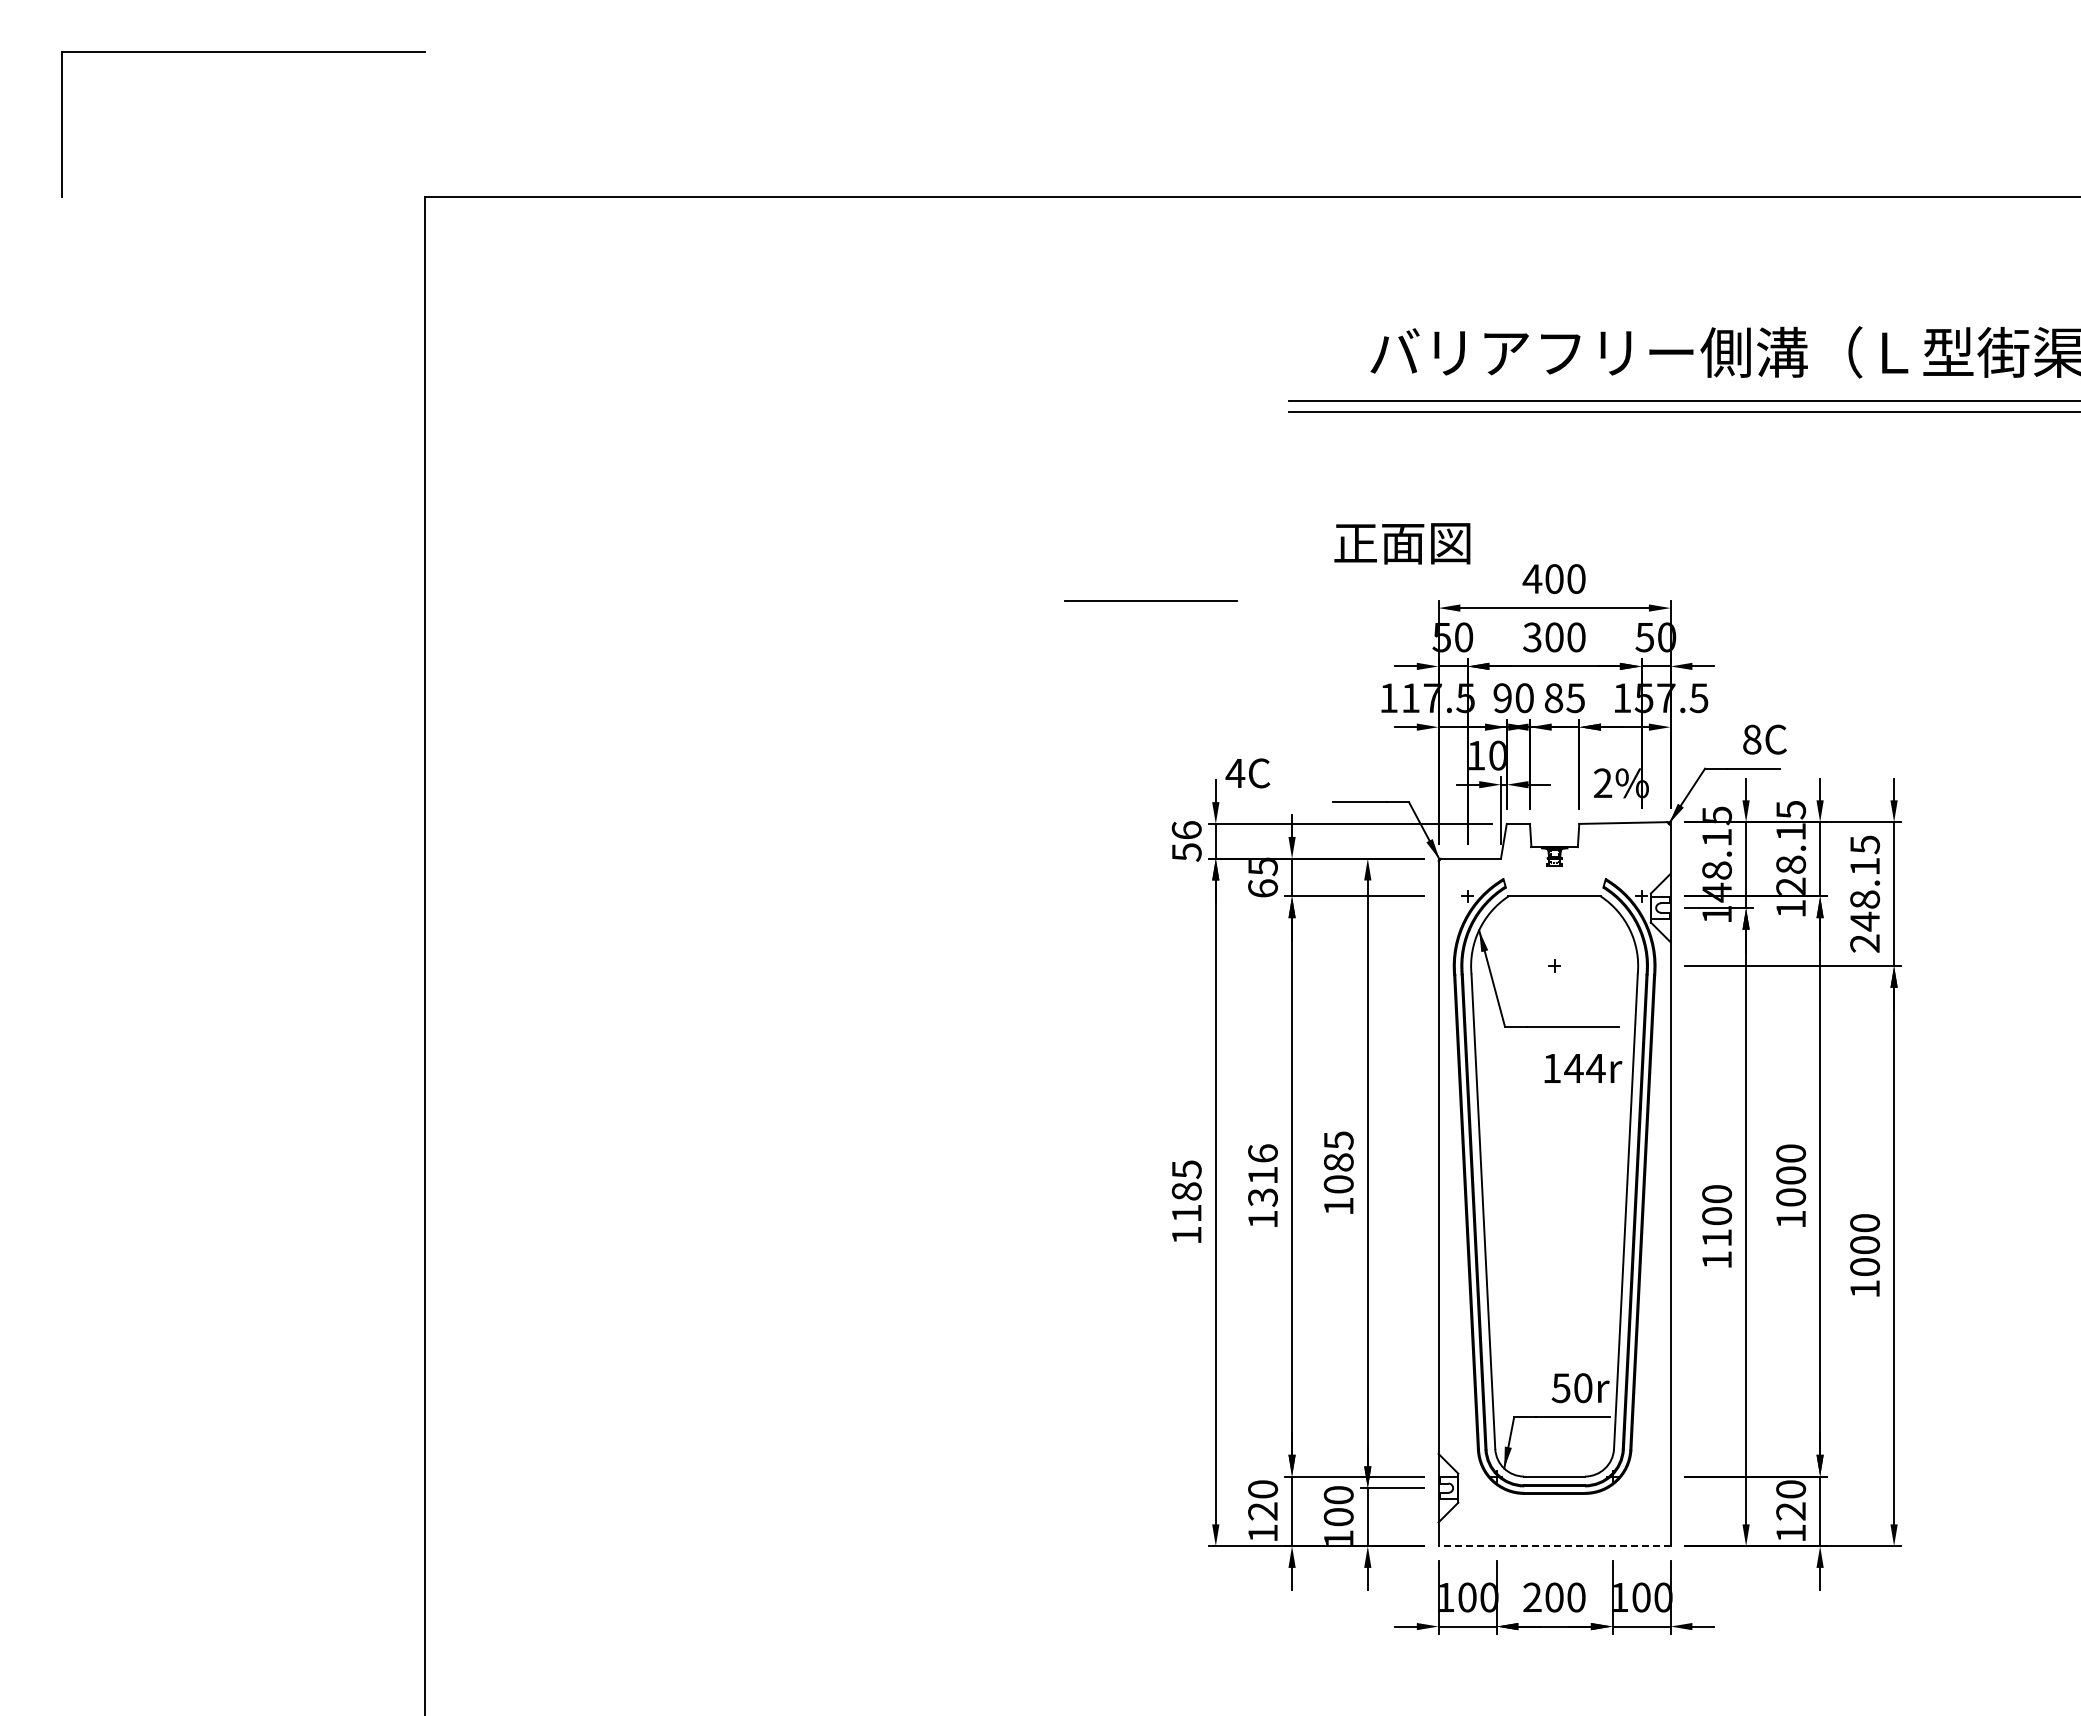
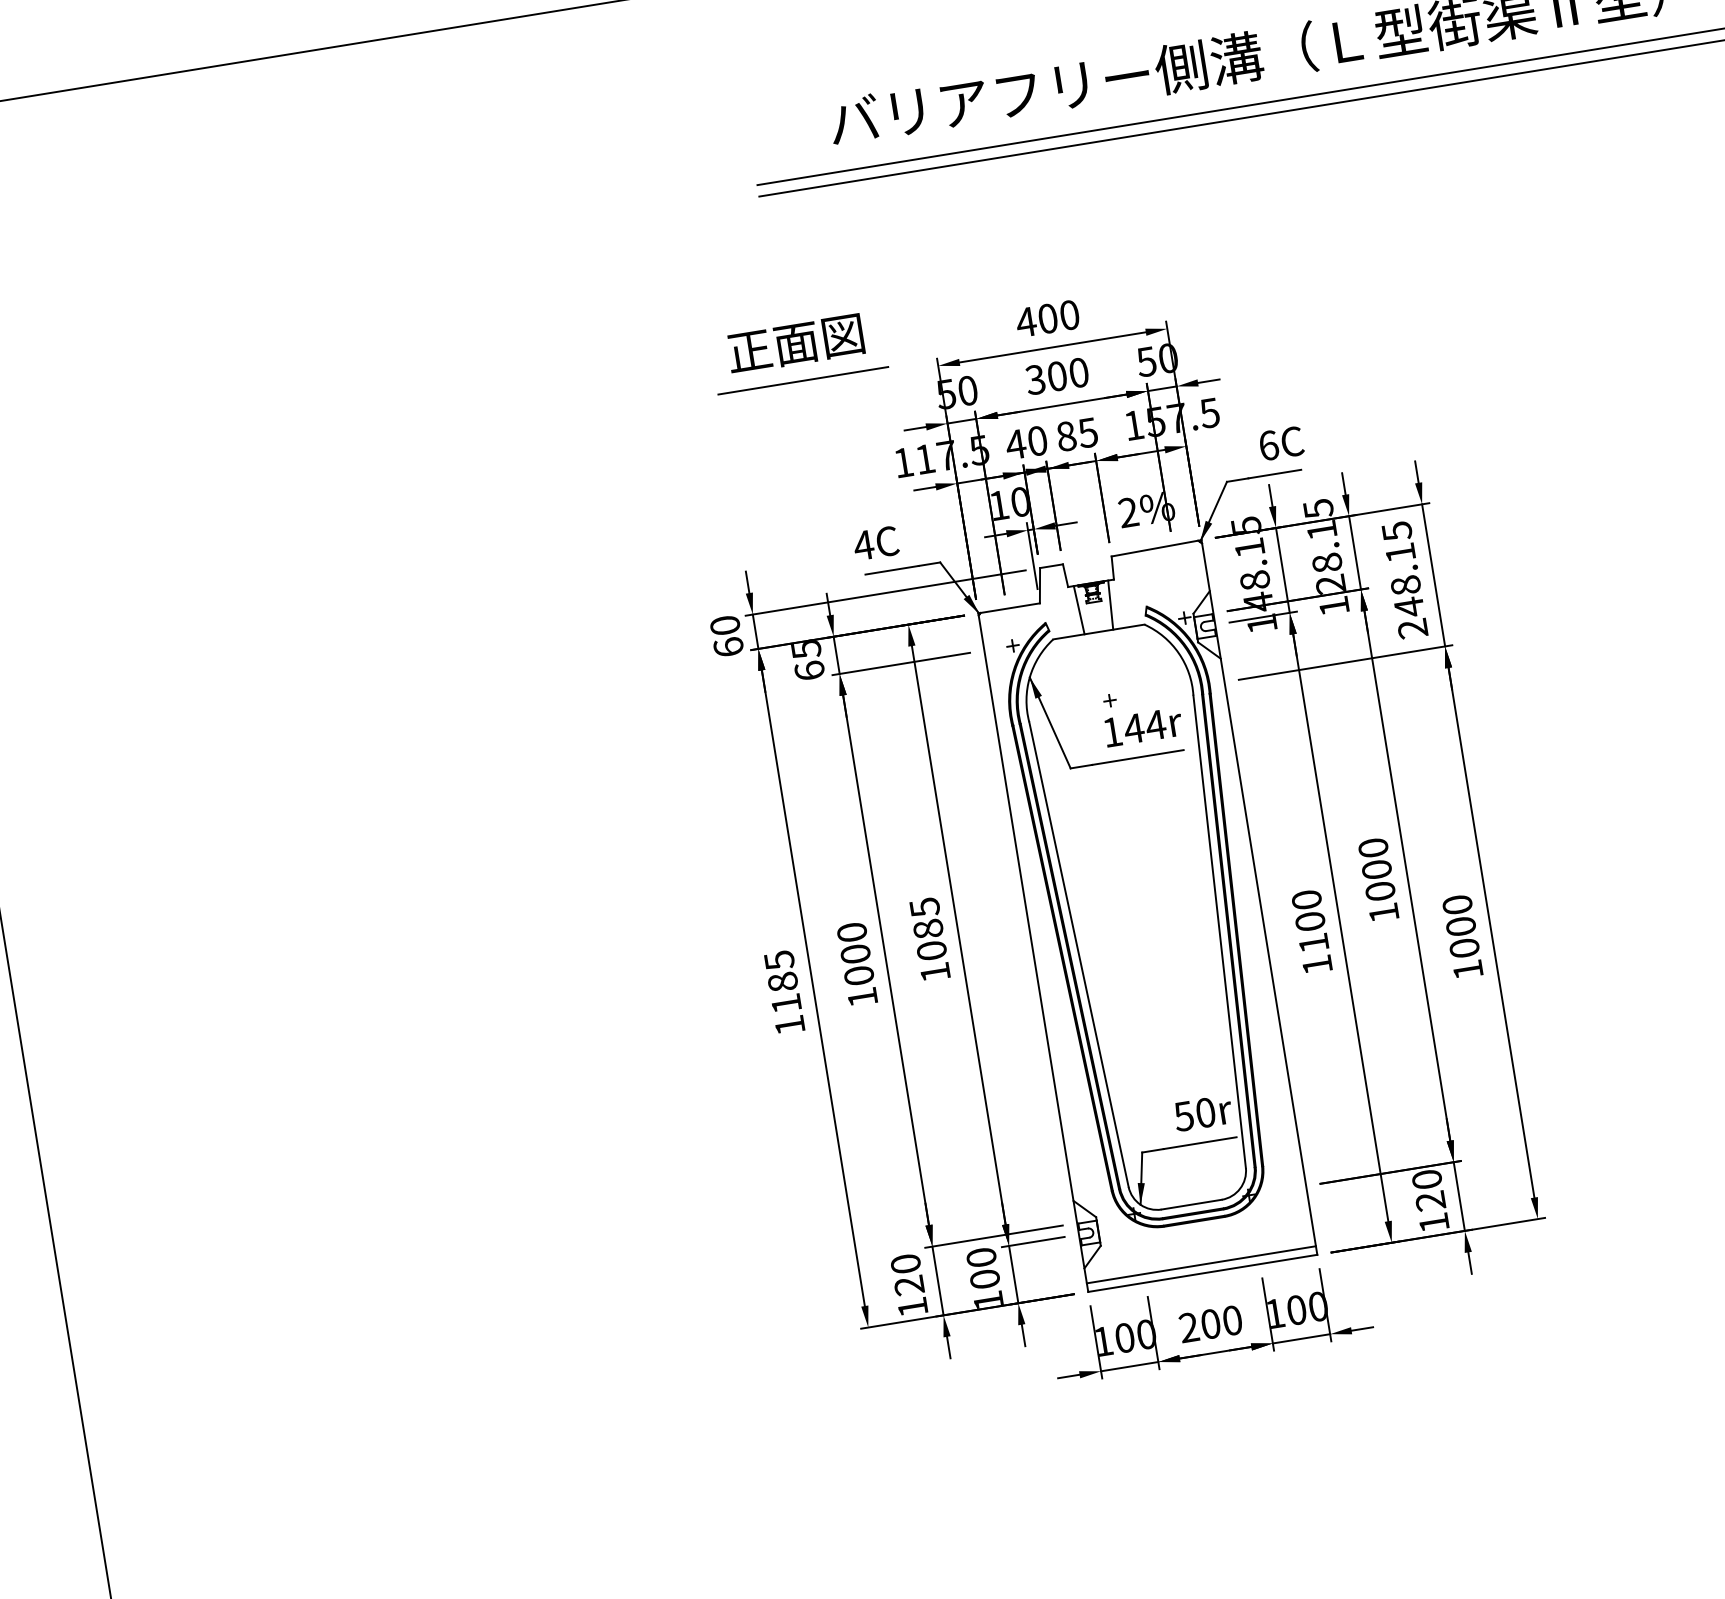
text: (1402, 543) -> (795, 343), moved
line: (1150, 600) -> (802, 380), moved
text: (1502, 698) -> (1015, 444), 90 -> 40
text: (1752, 739) -> (1269, 445), 8C -> 6C
text: (1247, 773) -> (875, 543), moved
text: (1186, 841) -> (726, 636), 56 -> 60
line: (1538, 871) -> (1078, 609), added
line: (1570, 871) -> (1110, 604), added
text: (1583, 1068) -> (1143, 727), moved
text: (1262, 1175) -> (855, 954), 1316 -> 1000
line: (1554, 1537) -> (1201, 1264), added
line: (1554, 1546) -> (1202, 1273), dashed -> solid

